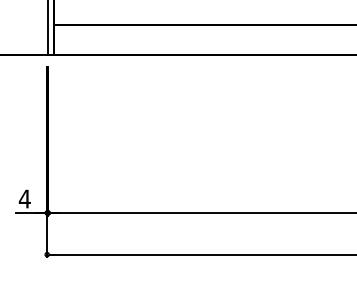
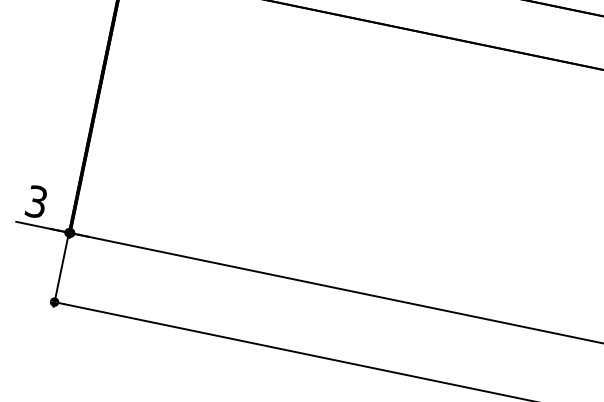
text: (24, 198) -> (36, 200), 4 -> 3

